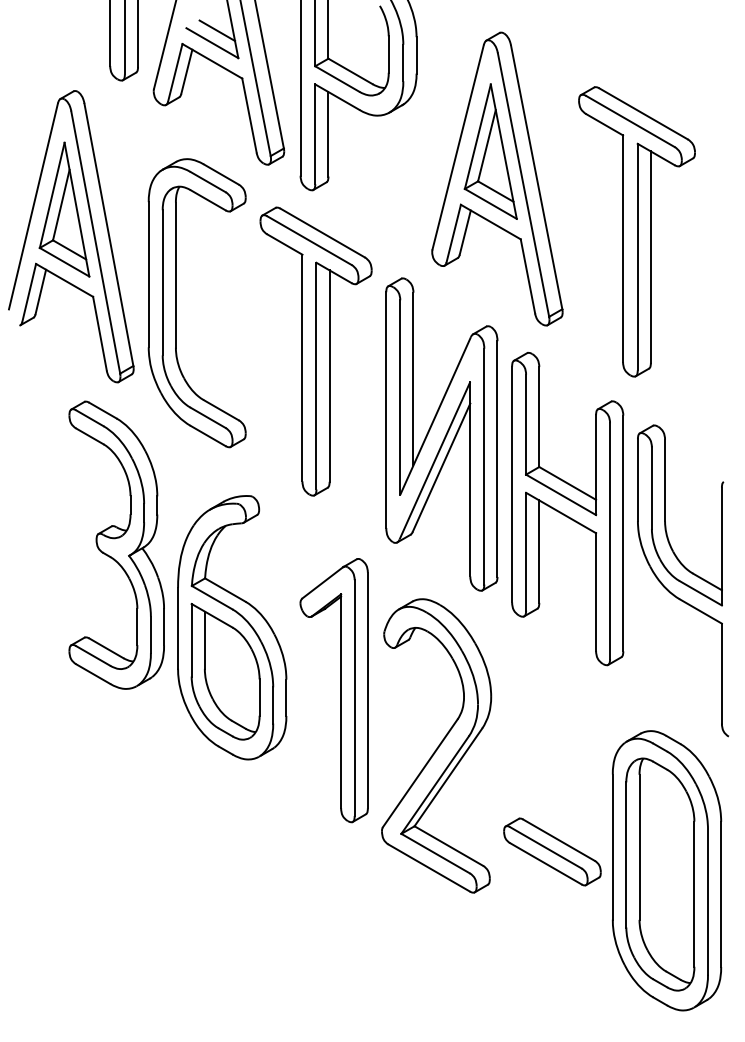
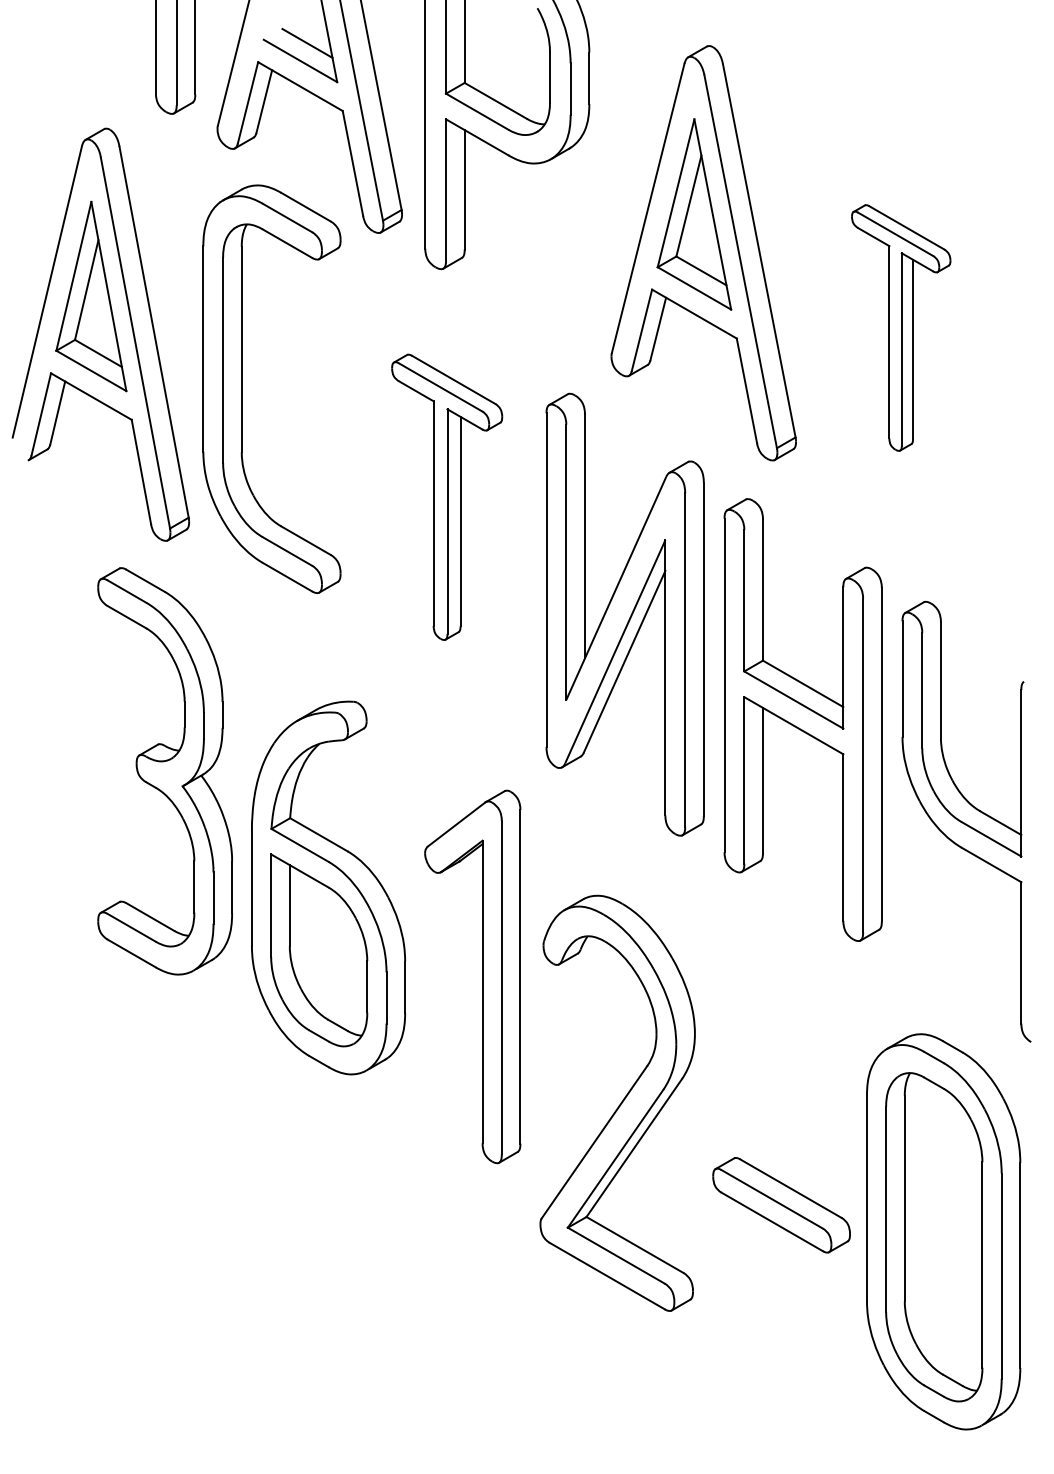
part: (636, 231) -> (900, 327), size x0.6
part: (176, 303) -> (242, 389), moved
part: (315, 351) -> (446, 497), size x0.7
part: (436, 745) -> (617, 1102), moved

